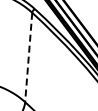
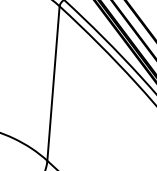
line: (28, 57) -> (53, 83), dashed -> solid

